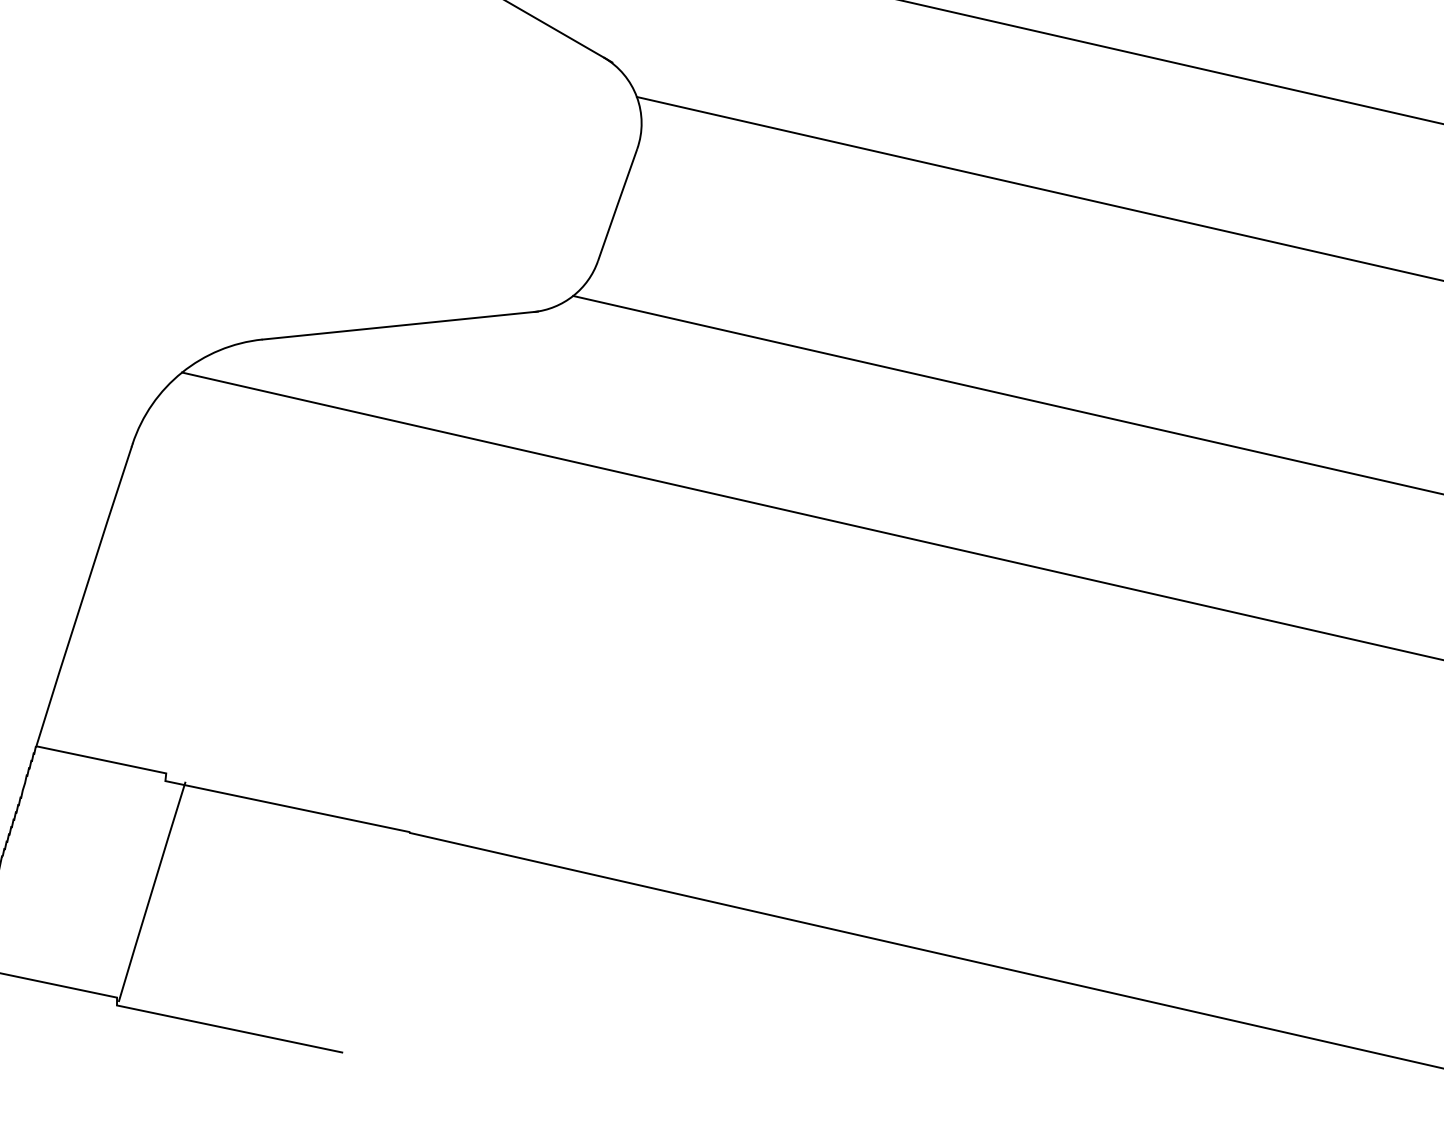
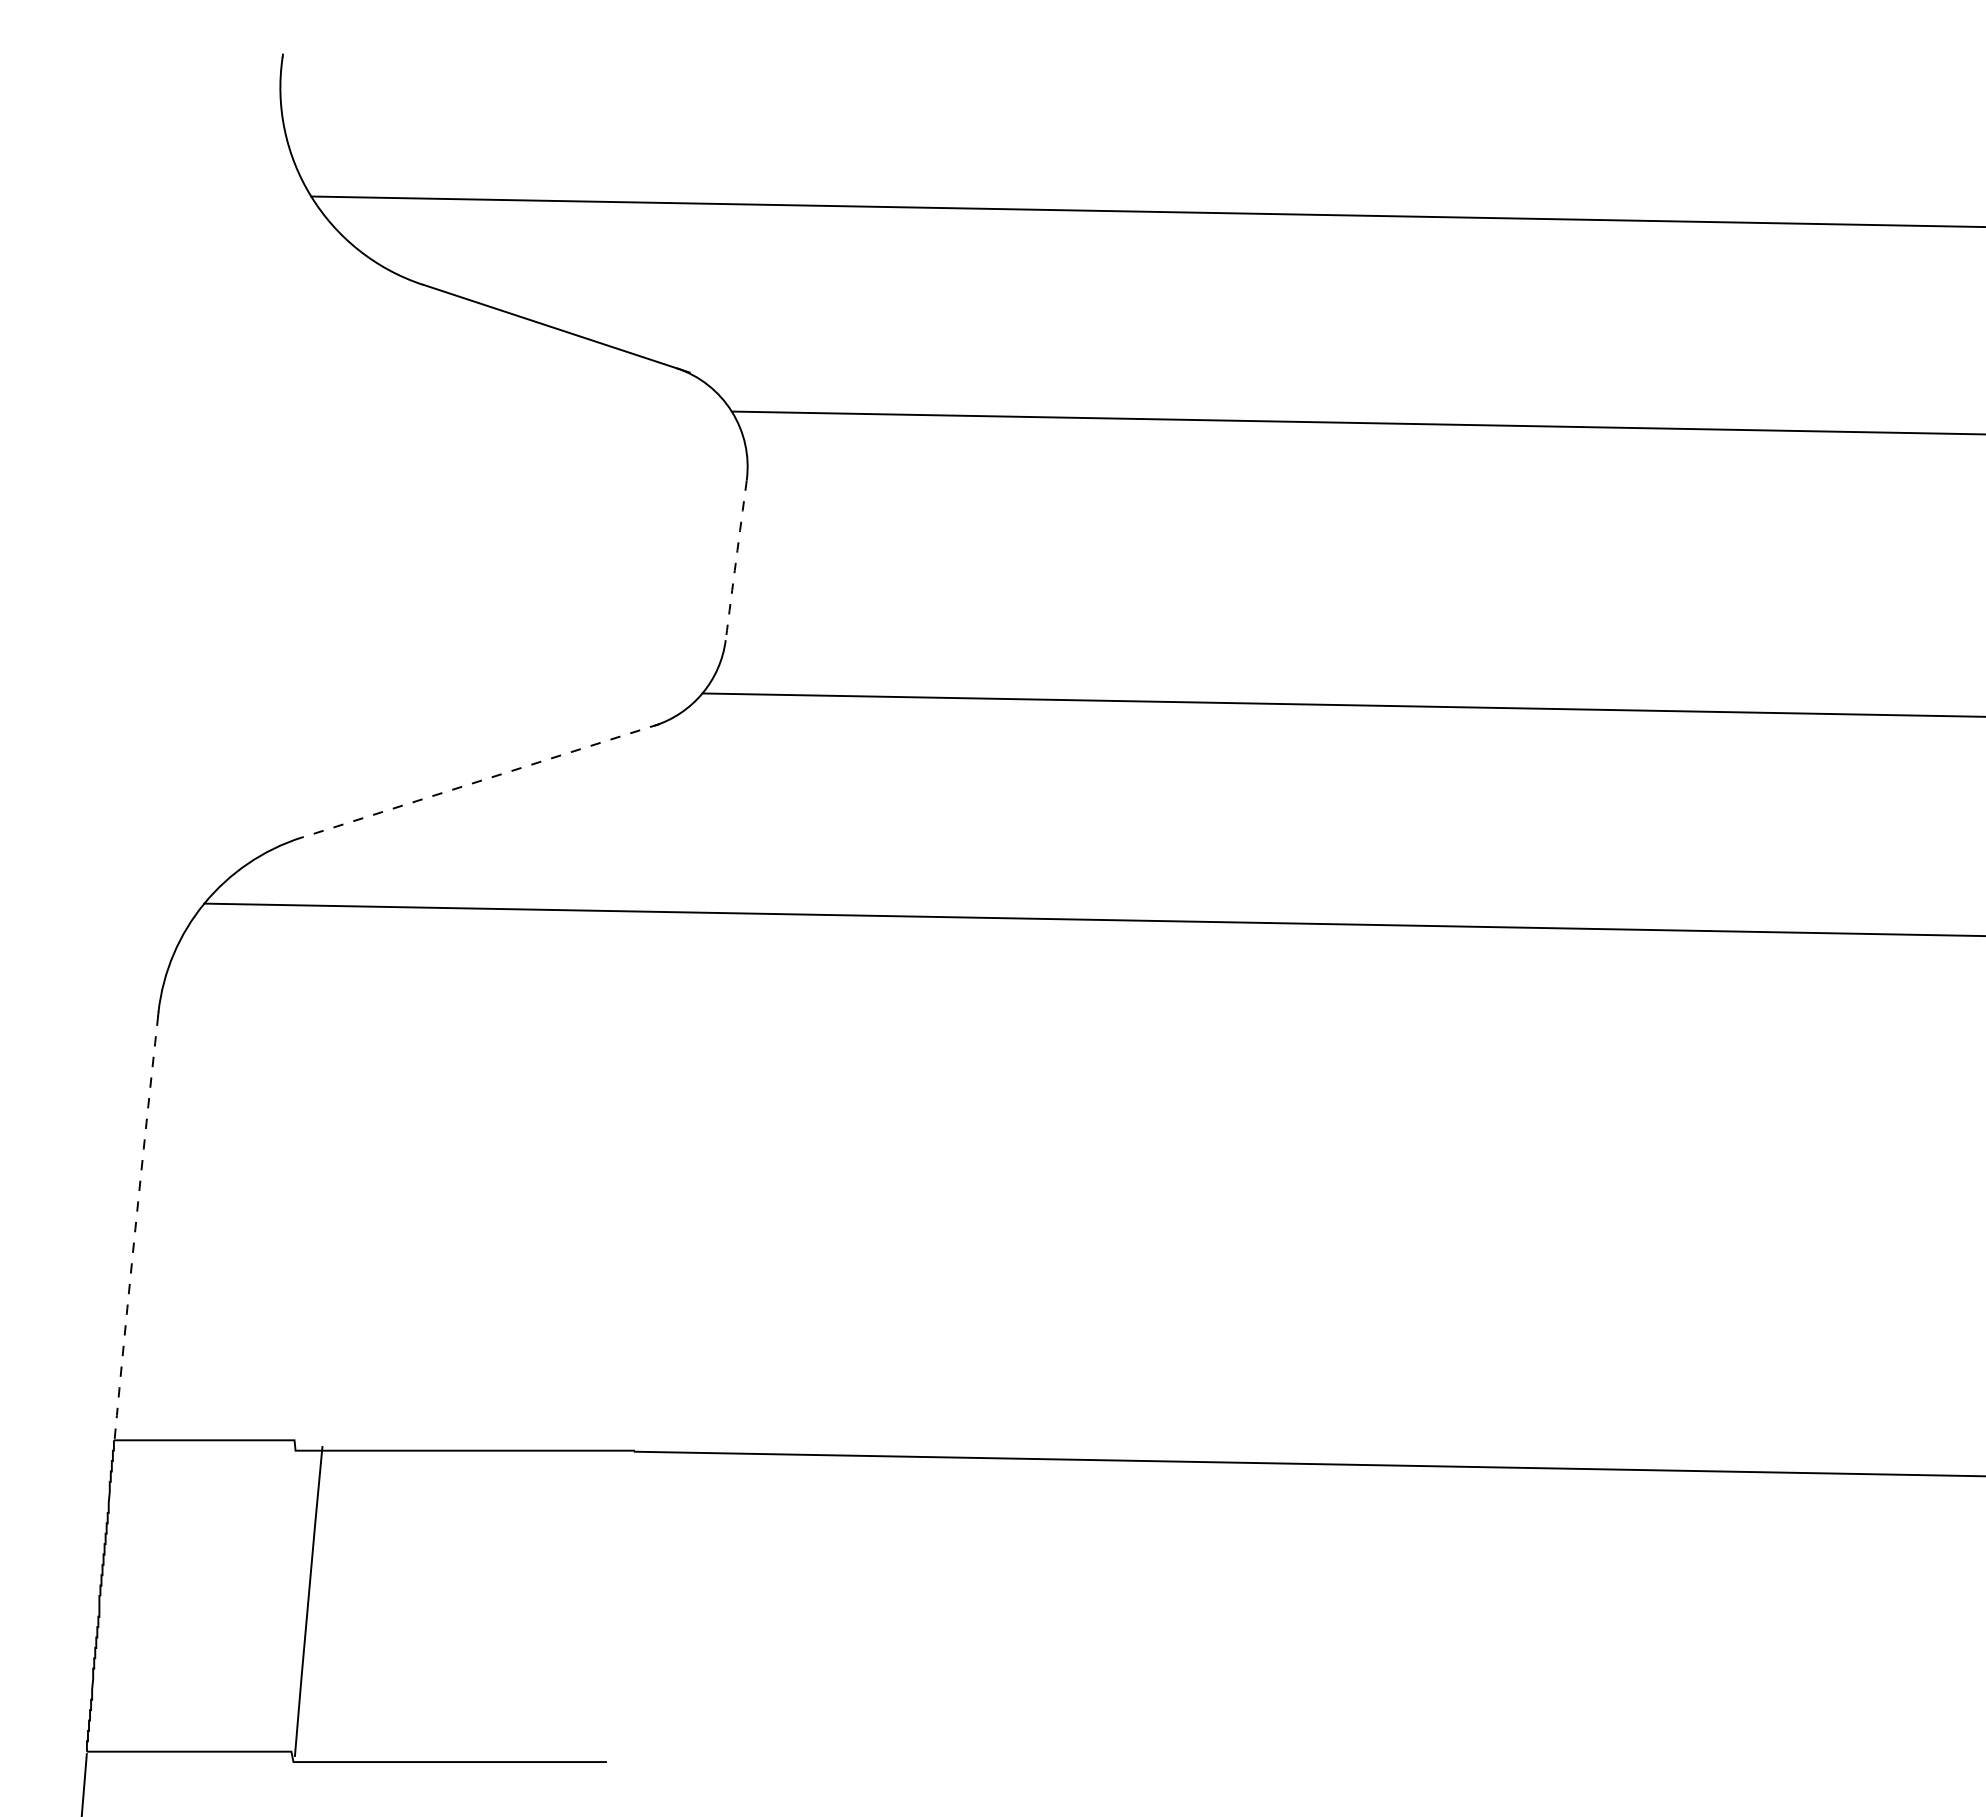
arc: (617, 205) -> (736, 560), solid -> dashed
line: (400, 325) -> (481, 780), solid -> dashed
arc: (83, 596) -> (135, 1228), solid -> dashed

